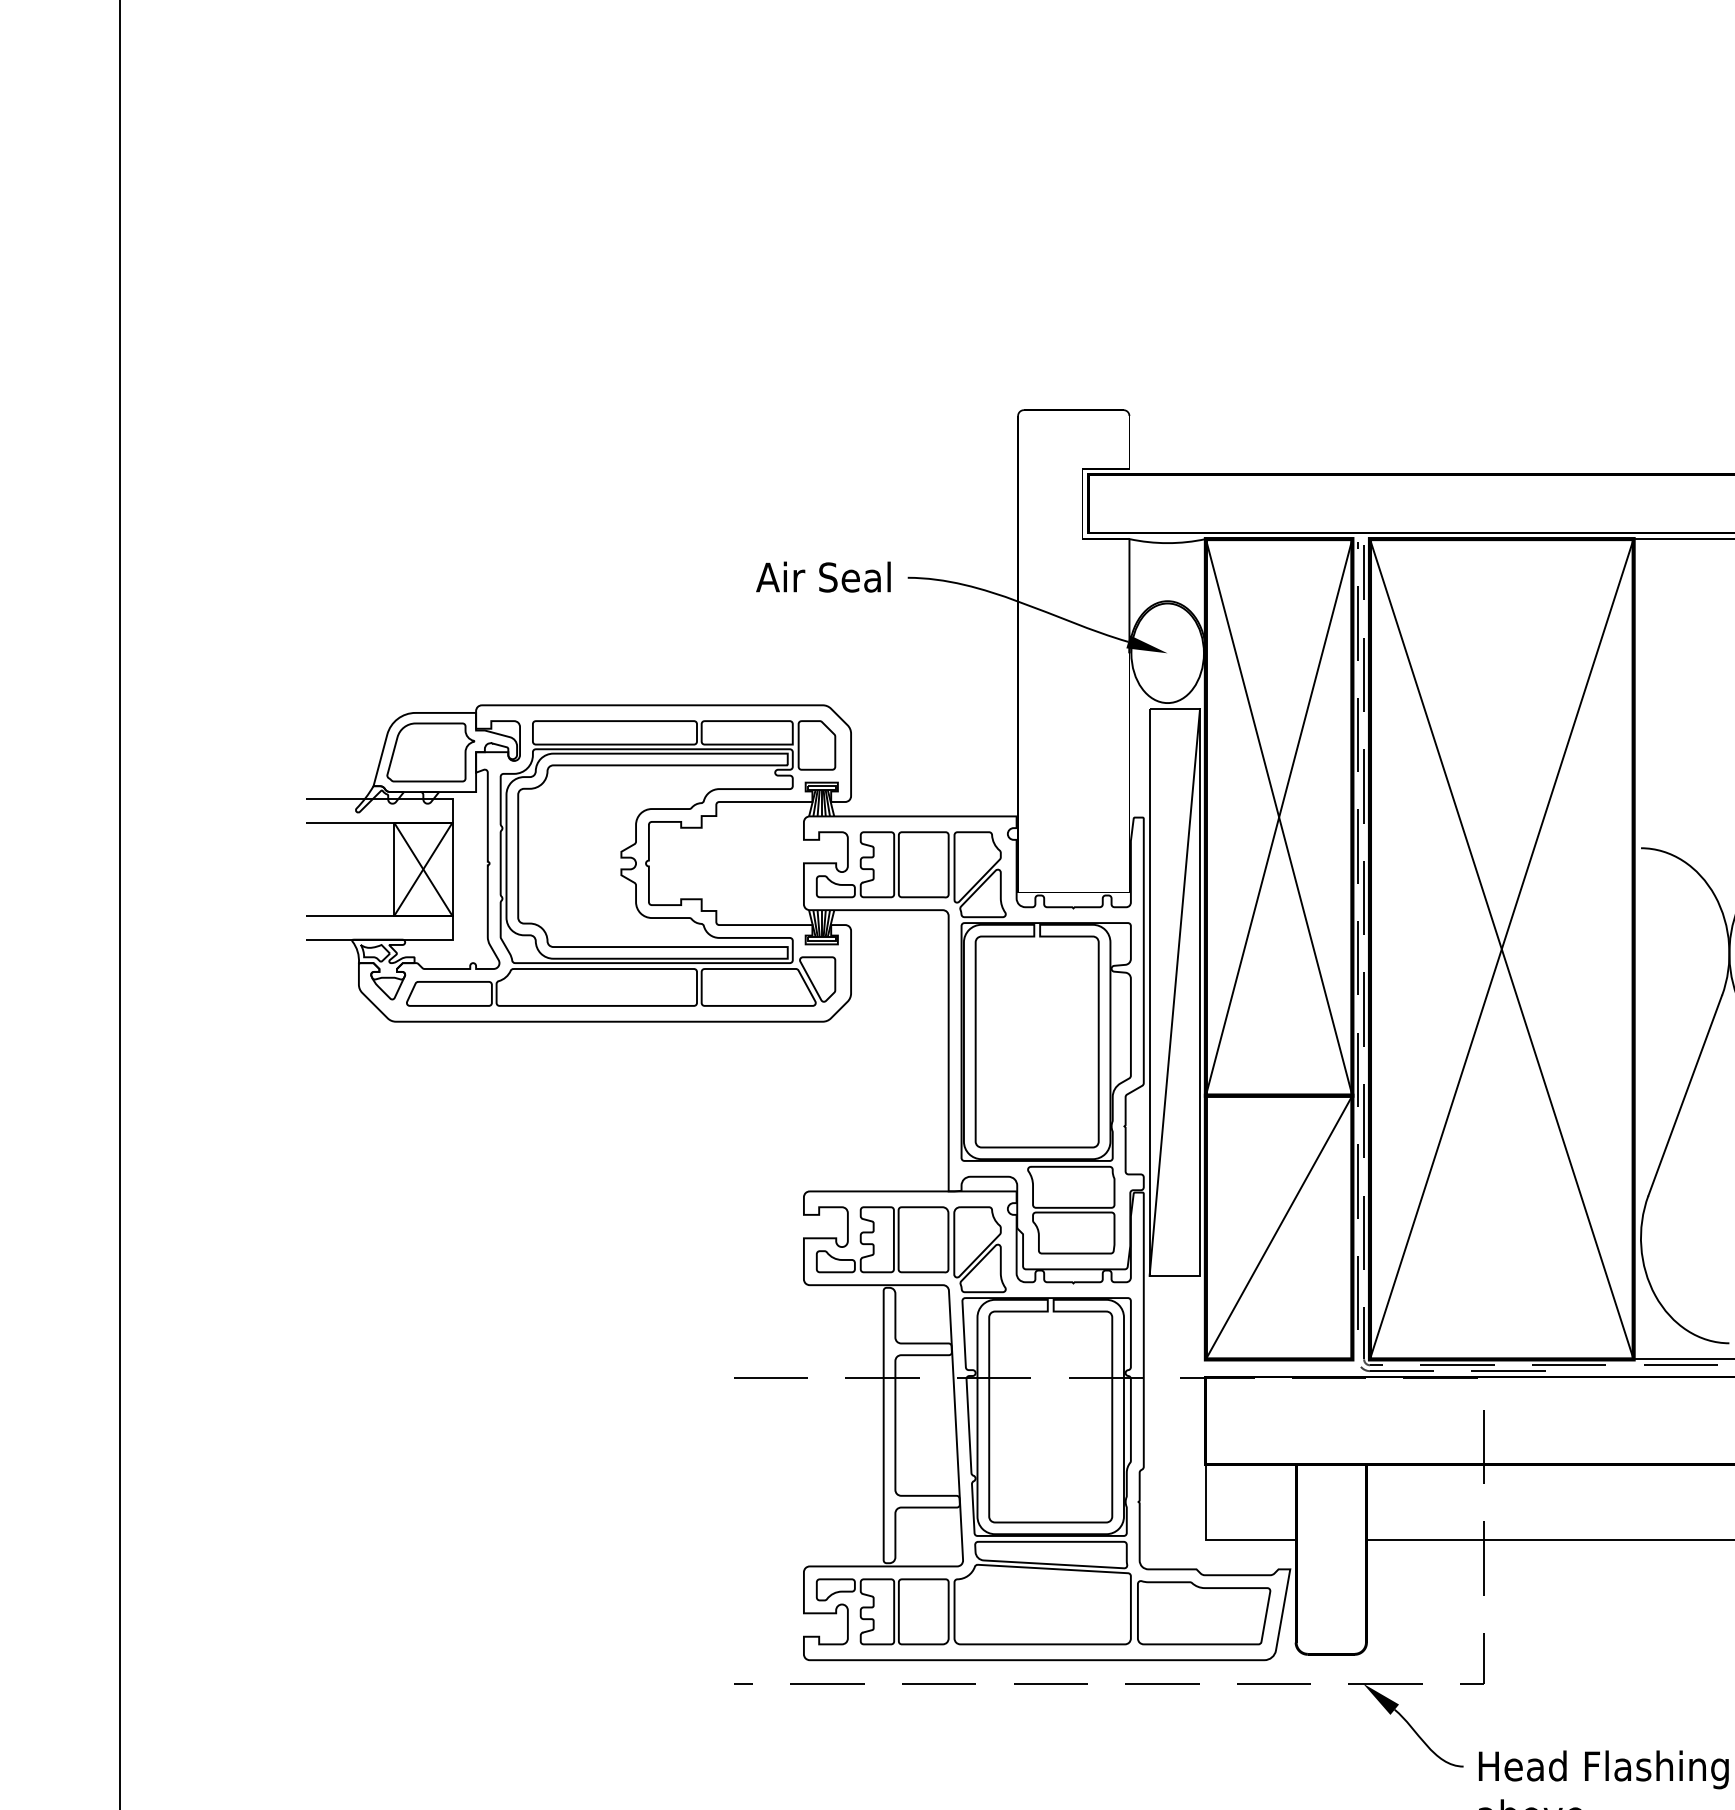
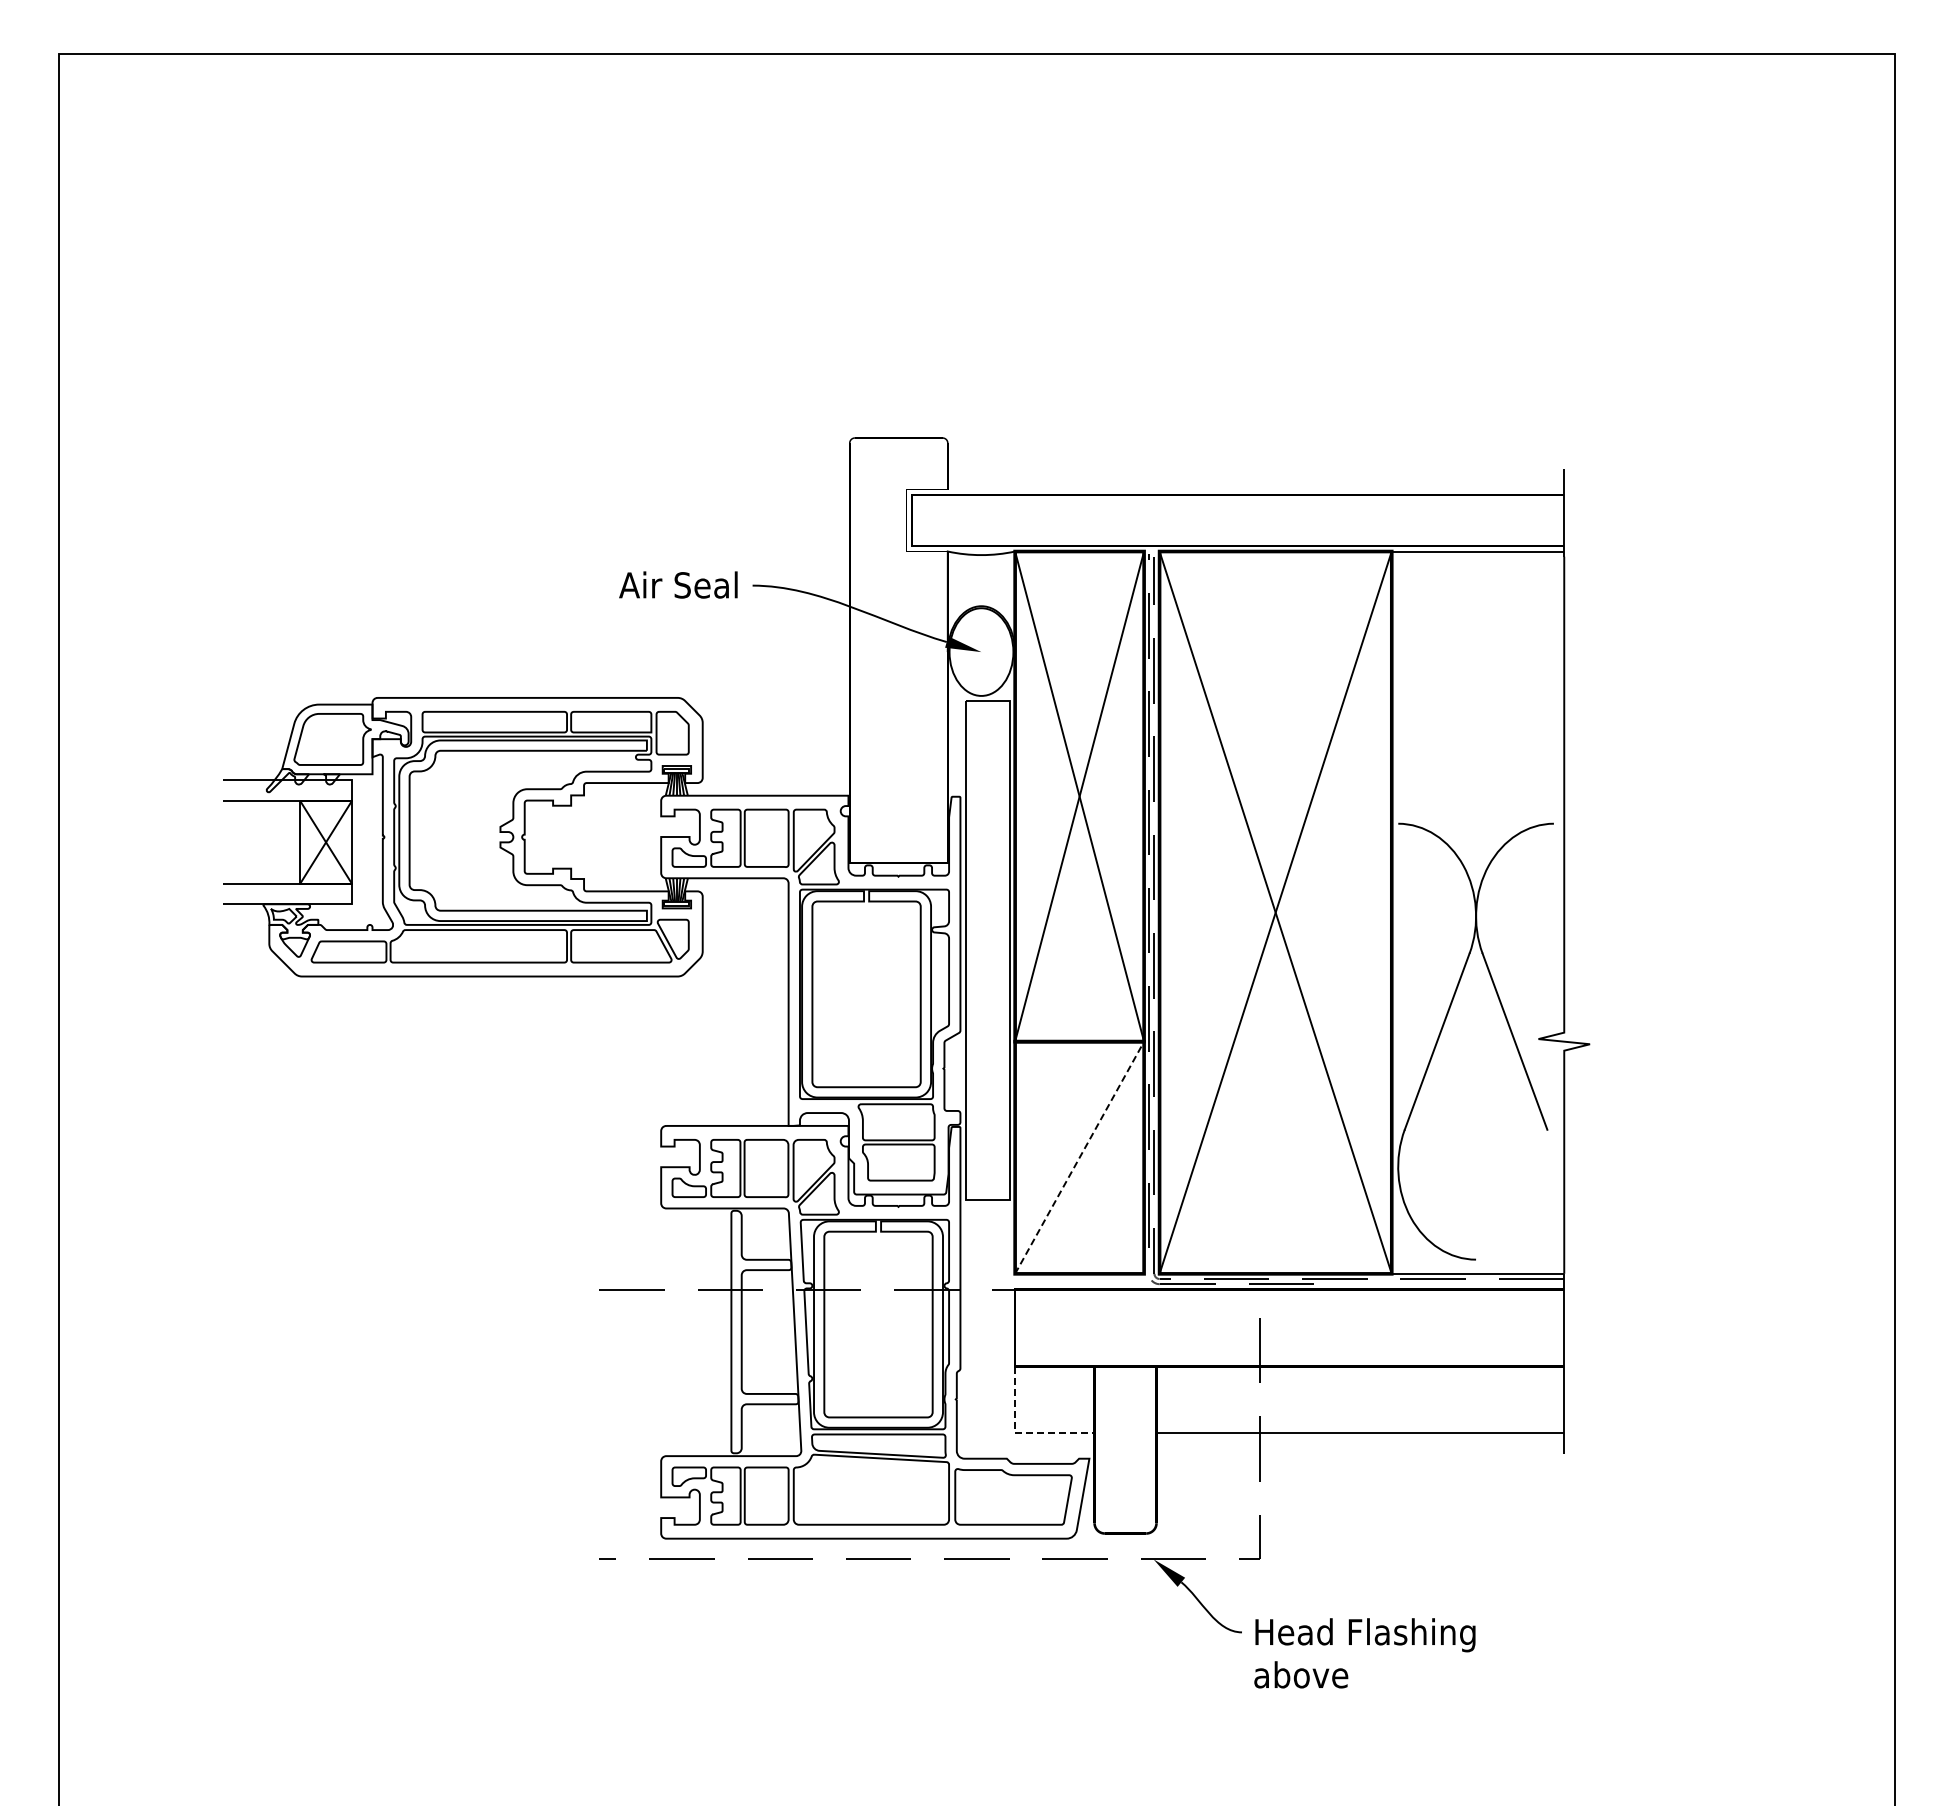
line: (1174, 992) -> (987, 950), removed
line: (1279, 1227) -> (1079, 1157), solid -> dashed
line: (1213, 1539) -> (1021, 1432), solid -> dashed

